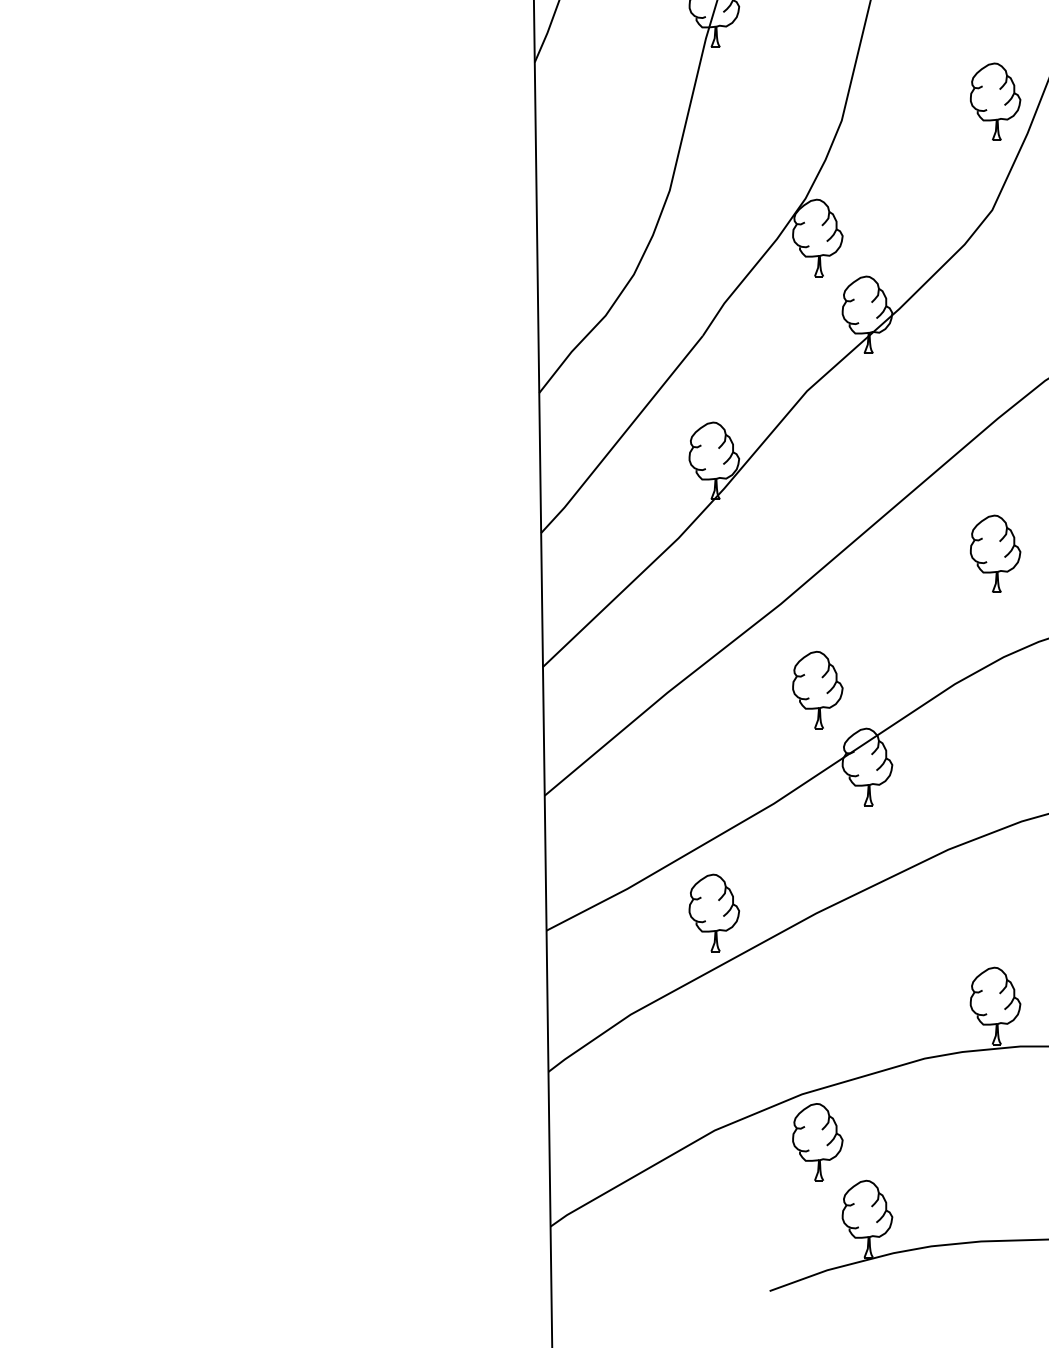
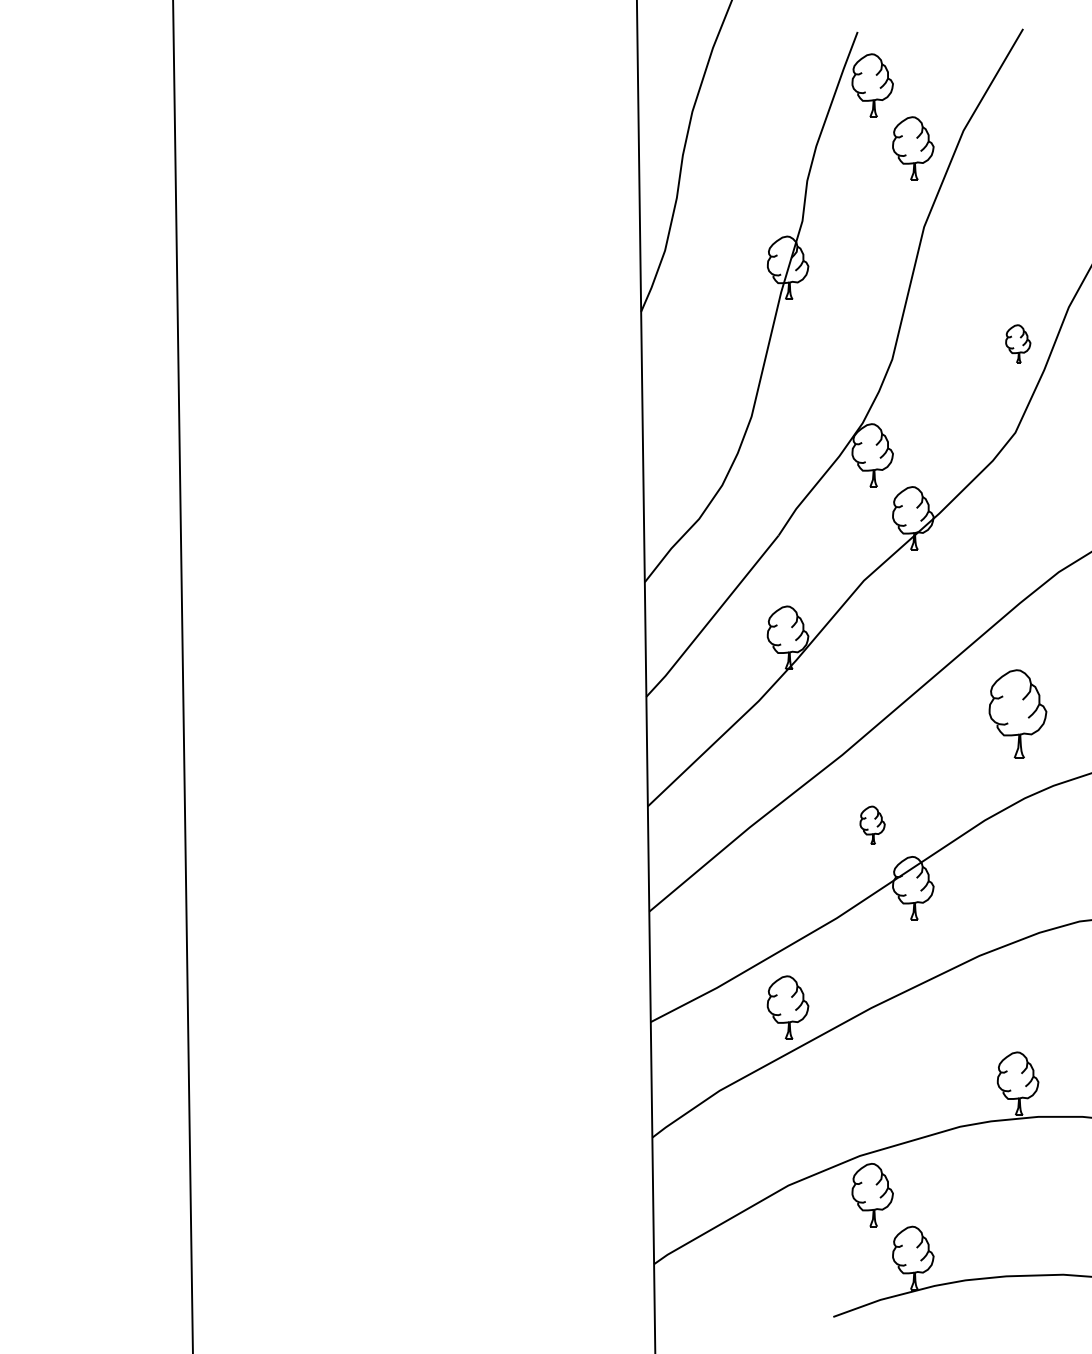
part: (996, 101) -> (1018, 343), size x0.6
part: (996, 553) -> (1018, 713), size x1.4
part: (817, 690) -> (872, 825), size x0.6

